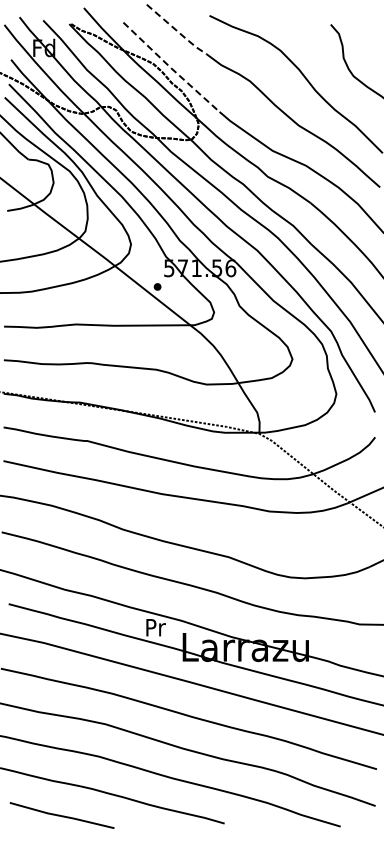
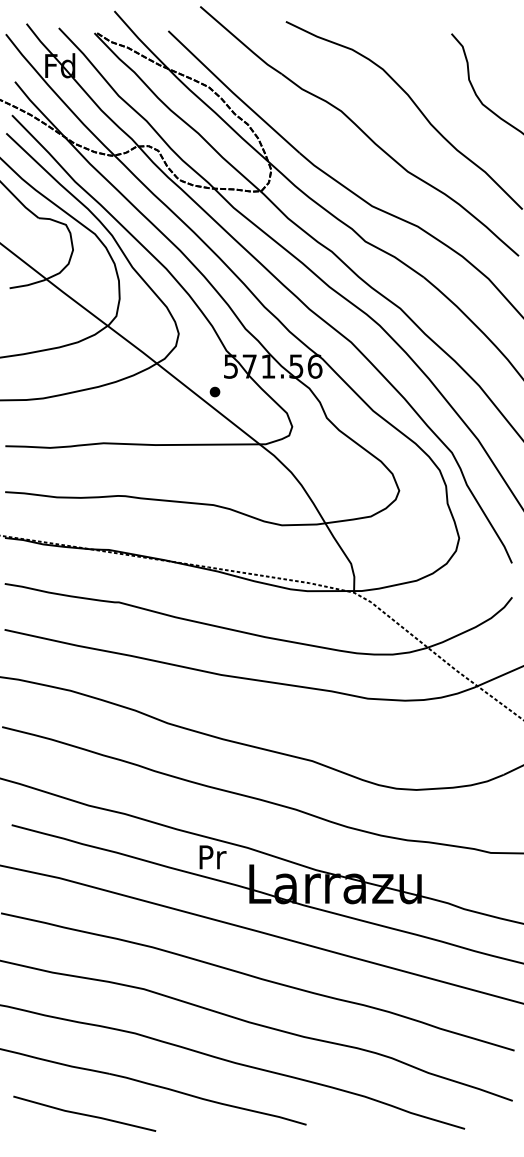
line: (177, 31) -> (242, 43), dashed -> solid
line: (170, 67) -> (232, 92), dashed -> solid

